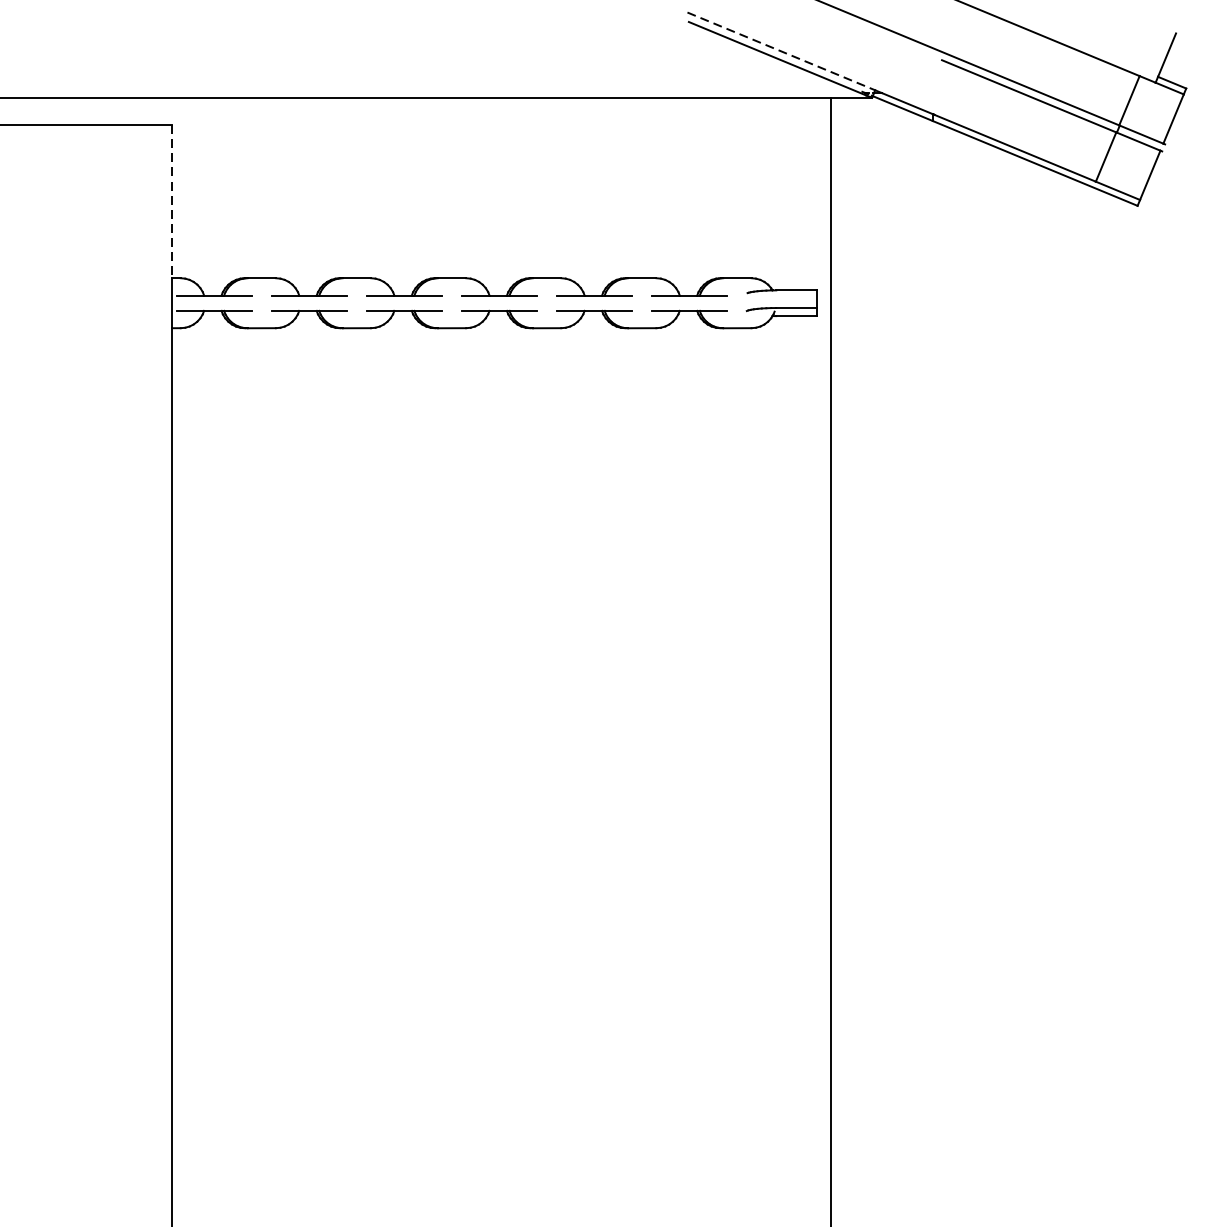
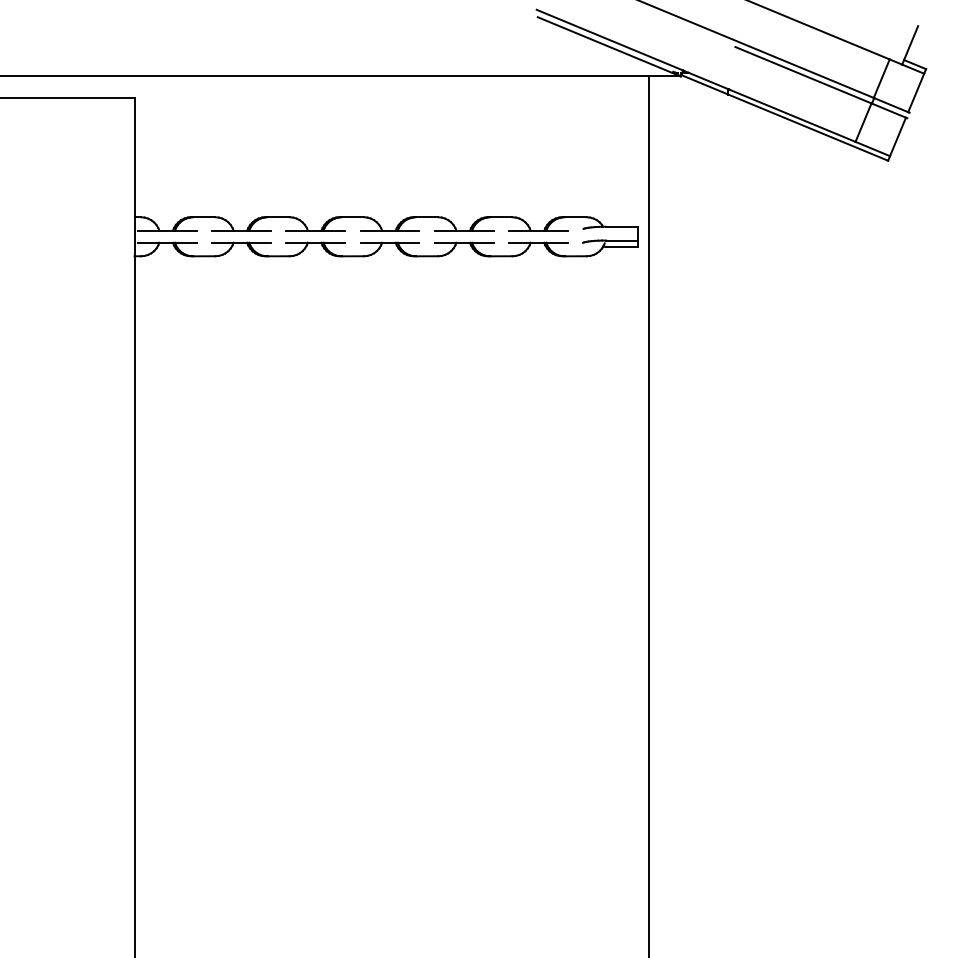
line: (782, 51) -> (610, 40), dashed -> solid
line: (172, 201) -> (134, 157), dashed -> solid

